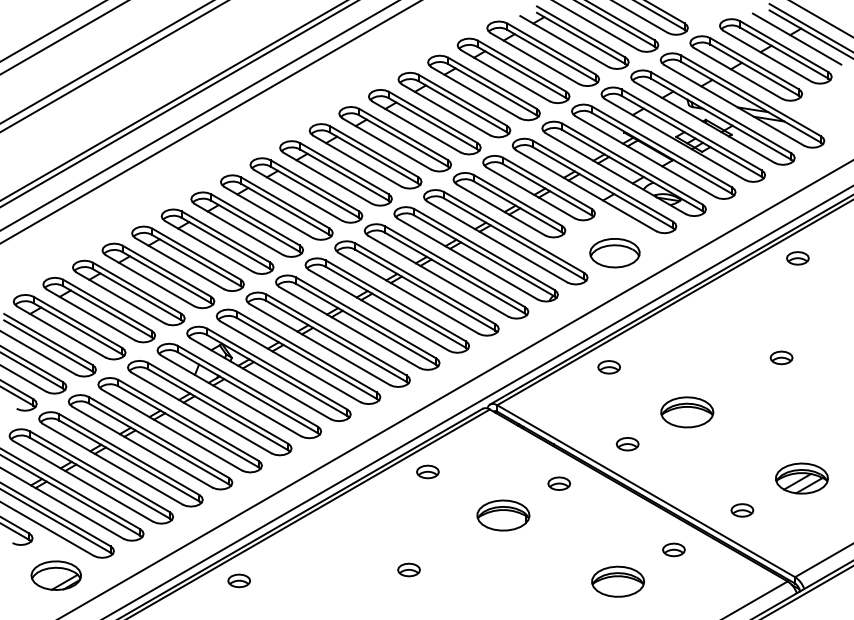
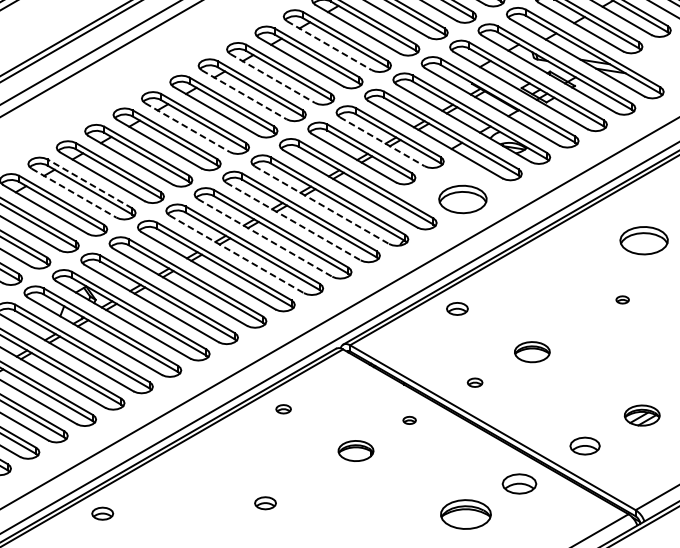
line: (475, 92) -> (329, 45), solid -> dashed
line: (416, 126) -> (272, 78), solid -> dashed
line: (386, 144) -> (243, 95), solid -> dashed
line: (327, 178) -> (187, 127), solid -> dashed
line: (530, 192) -> (381, 141), solid -> dashed
line: (225, 236) -> (89, 183), solid -> dashed
line: (209, 246) -> (74, 193), solid -> dashed
part: (797, 258) -> (637, 204), removed
line: (467, 259) -> (321, 205), solid -> dashed
line: (438, 276) -> (293, 221), solid -> dashed
line: (408, 293) -> (265, 238), solid -> dashed
part: (803, 296) -> (643, 241), added
line: (379, 310) -> (237, 254), solid -> dashed
part: (781, 357) -> (622, 299), size x0.6
part: (687, 412) -> (532, 352), size x0.7
part: (627, 444) -> (474, 382), size x0.7
part: (427, 471) -> (283, 408), size x0.7
part: (801, 478) -> (641, 415), size x0.7
part: (559, 483) -> (409, 420), size x0.6
part: (742, 510) -> (585, 446), size x1.4
part: (503, 515) -> (356, 451), size x0.7
part: (673, 549) -> (519, 483), size x1.6

